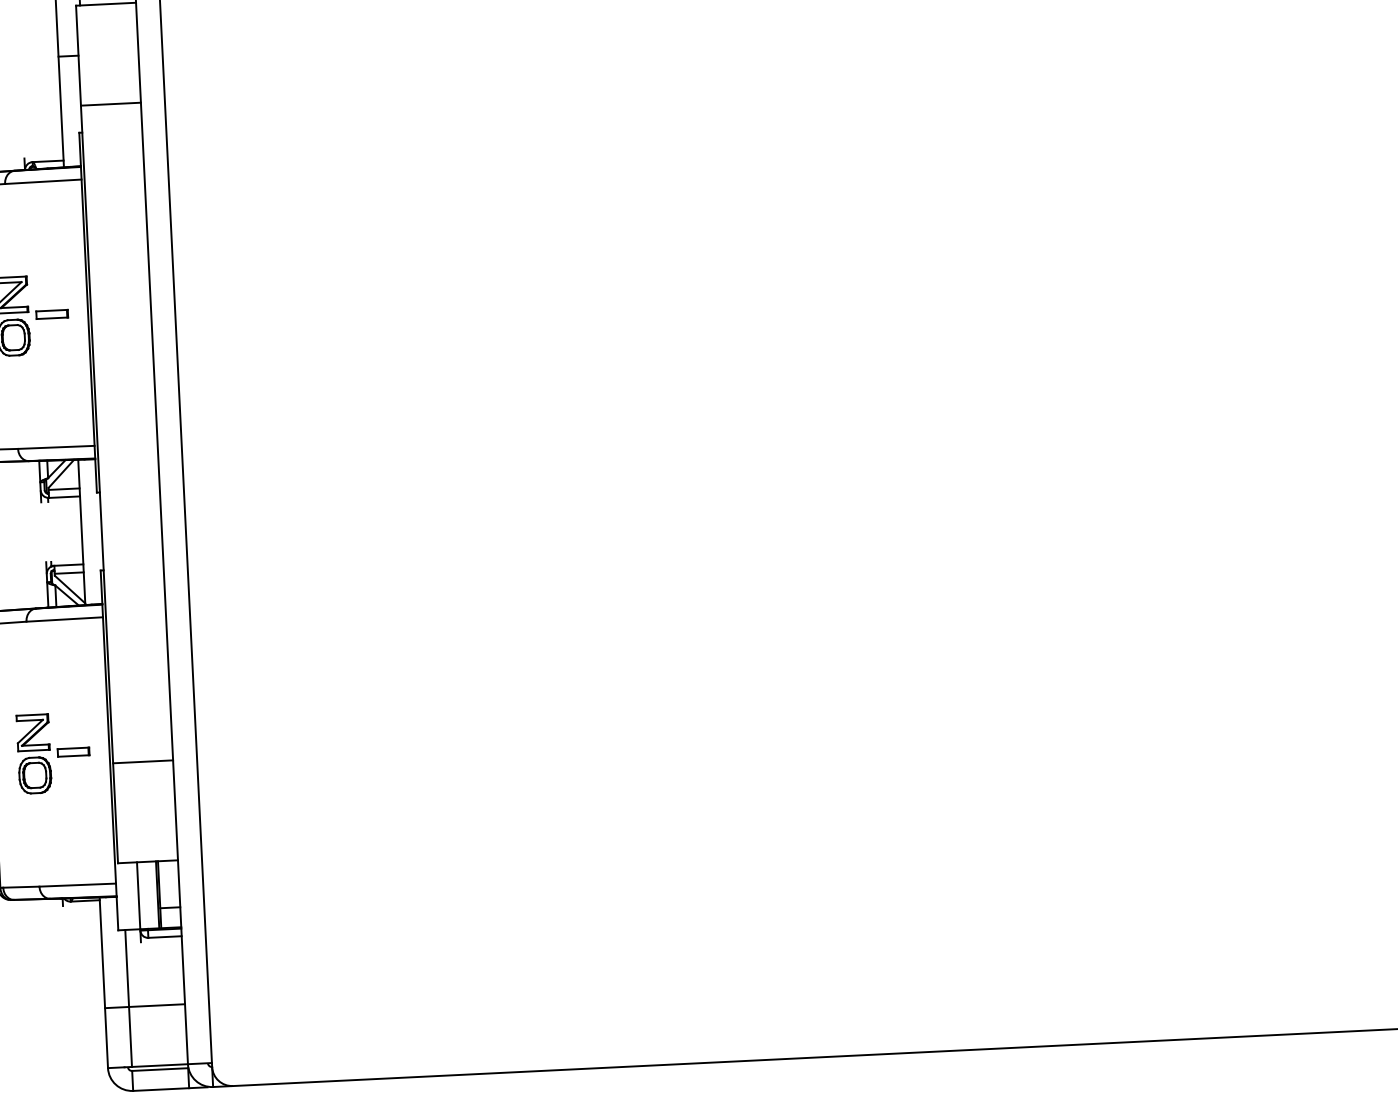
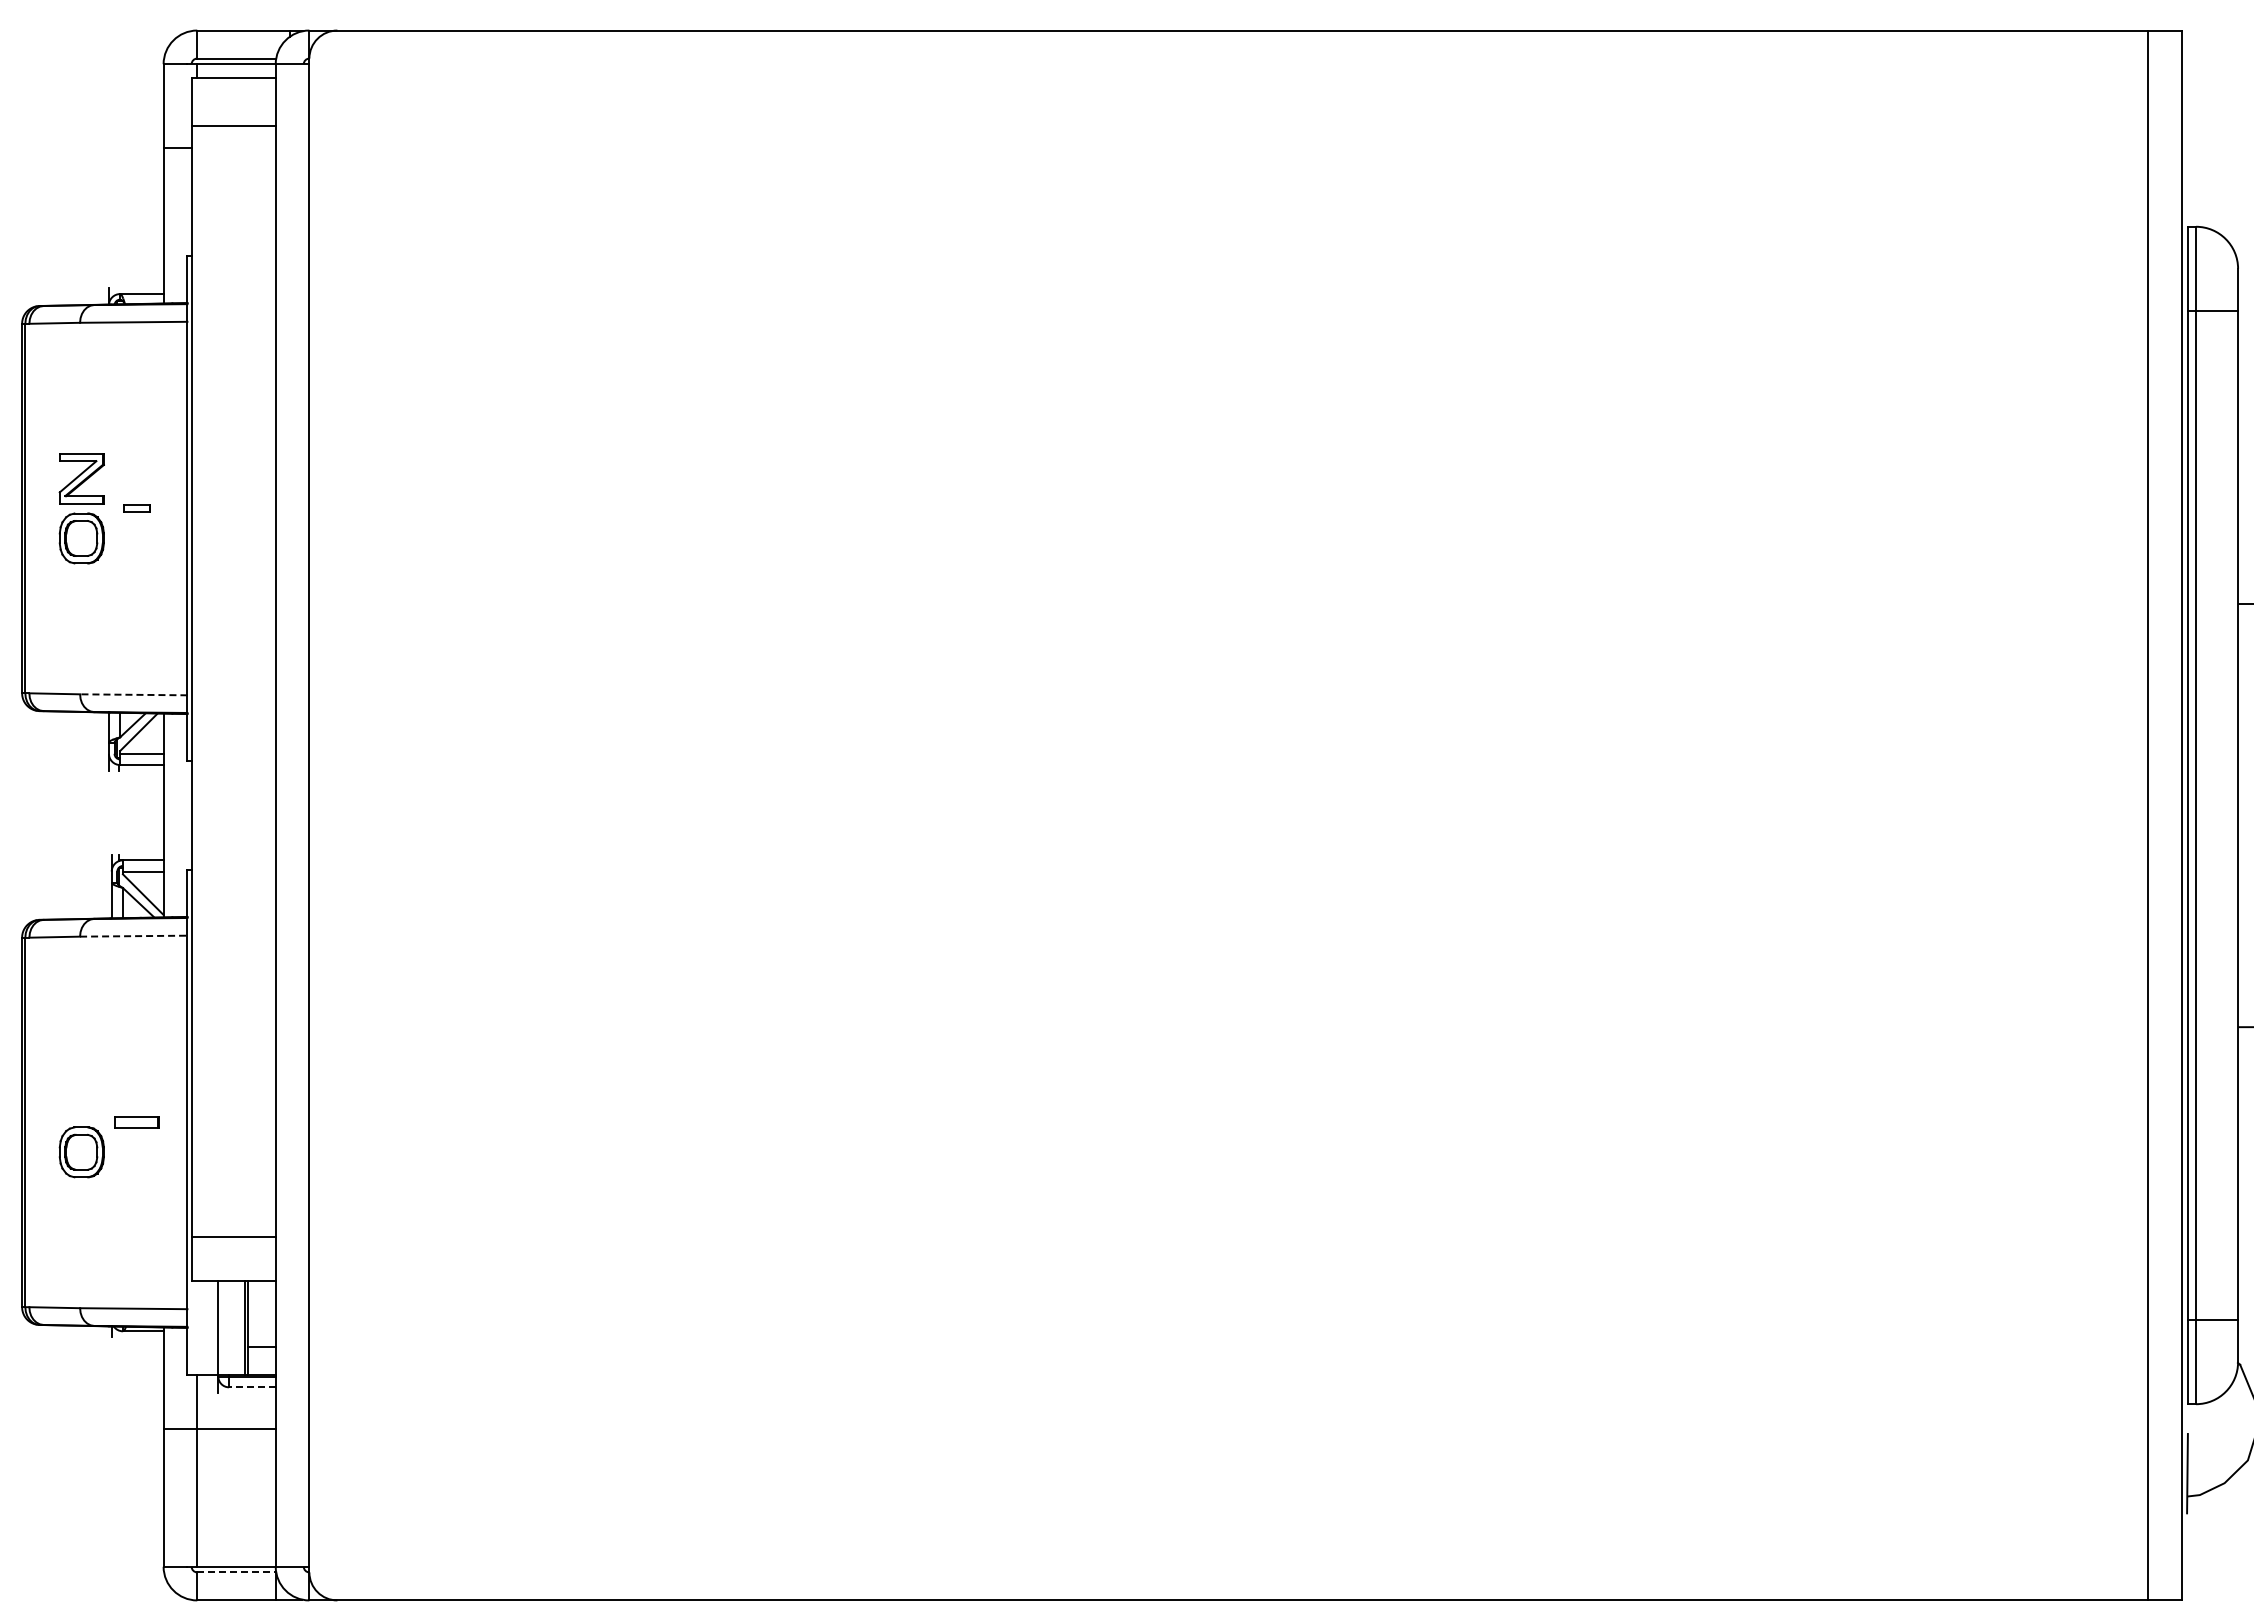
line: (110, 104) -> (233, 126), moved
part: (51, 314) -> (136, 508), size x0.6
line: (56, 447) -> (133, 694), solid -> dashed
line: (64, 619) -> (133, 936), solid -> dashed
part: (32, 732) -> (81, 1092), removed
line: (142, 761) -> (233, 1236), moved
line: (164, 937) -> (251, 1387), solid -> dashed
line: (144, 1006) -> (219, 1428), moved
line: (160, 1069) -> (237, 1572), solid -> dashed

